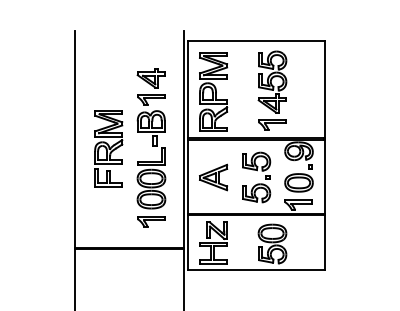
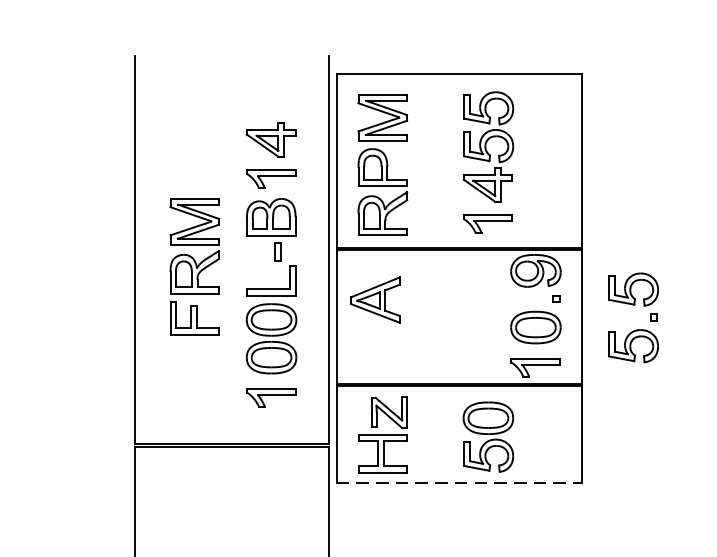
part: (257, 171) -> (635, 307), moved
part: (213, 177) -> (375, 300), moved
line: (256, 269) -> (459, 482), solid -> dashed

